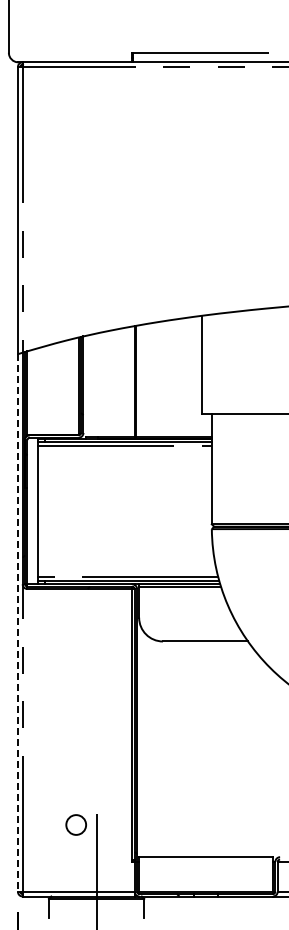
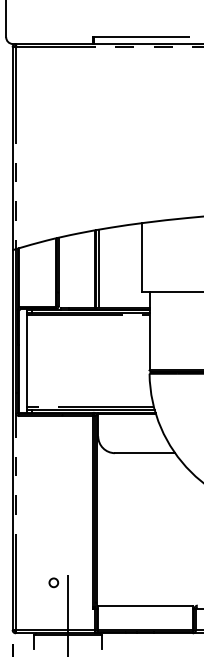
line: (140, 380) -> (99, 268), added
line: (17, 622) -> (12, 439), dashed -> solid
circle: (76, 824) -> (53, 582), size x0.62

